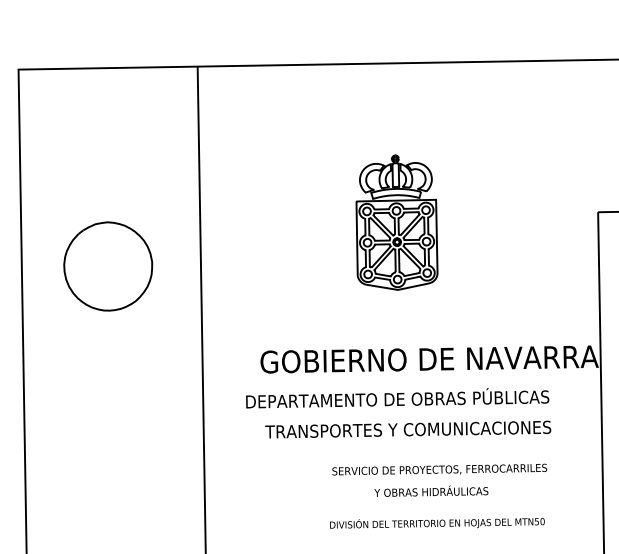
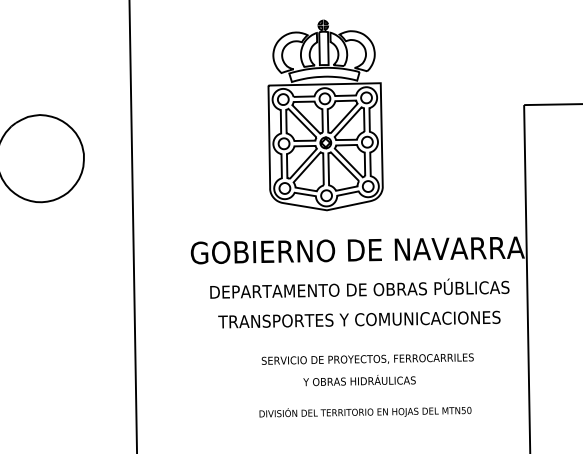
part: (396, 222) -> (325, 115), size x1.43
text: (397, 398) -> (359, 288), moved
text: (408, 429) -> (359, 319), moved

